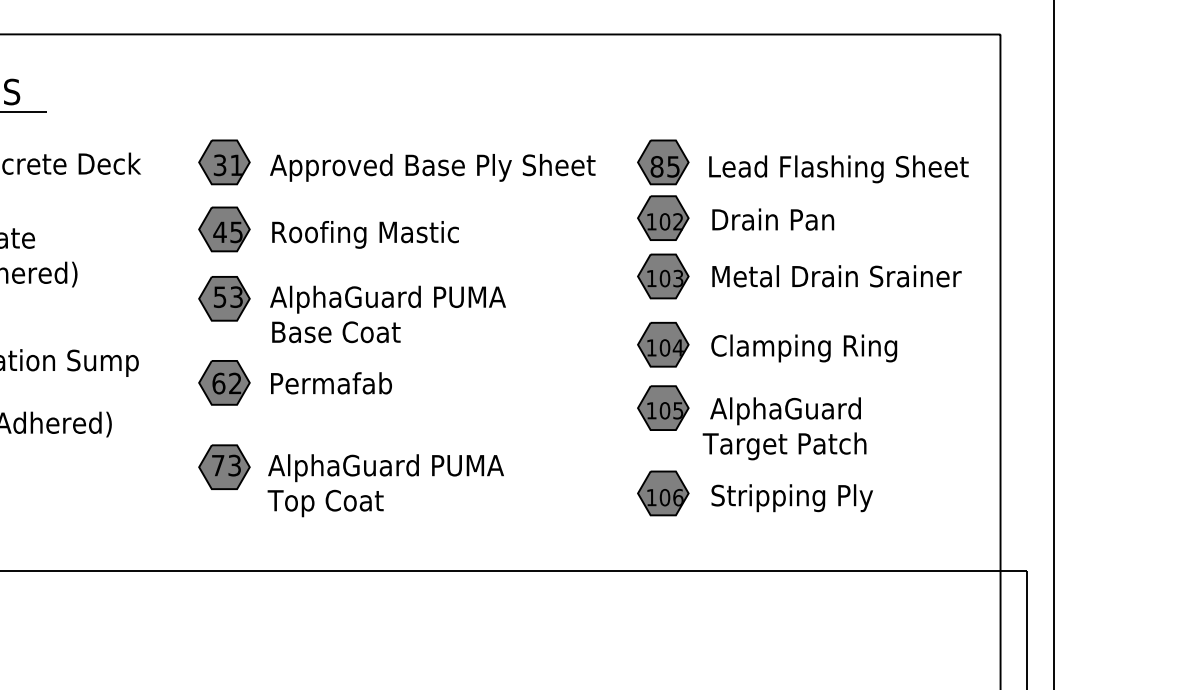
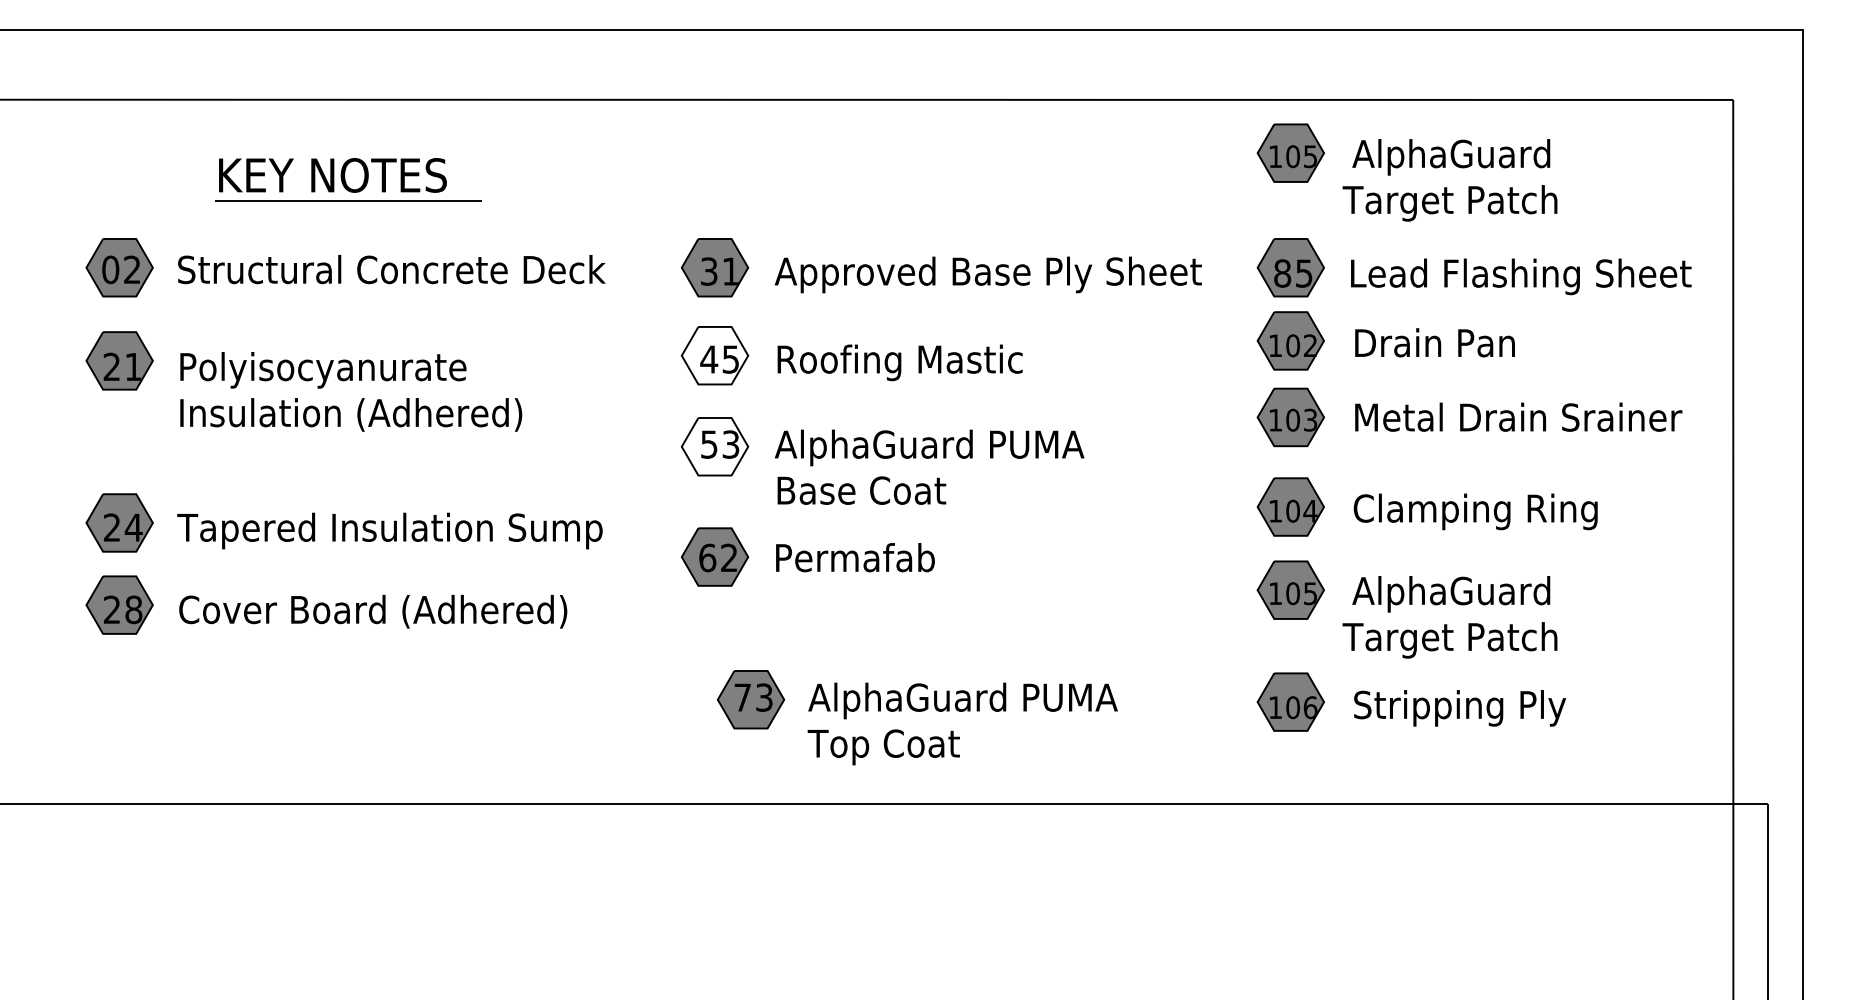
part: (751, 89) -> (1406, 172), added
fill: (224, 229) -> (714, 355), removed
fill: (224, 298) -> (714, 446), removed
part: (350, 480) -> (916, 717), moved

